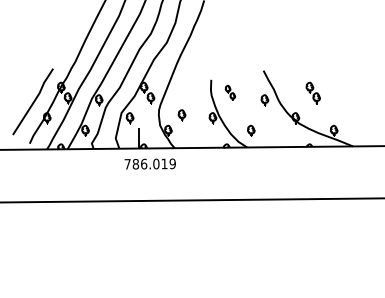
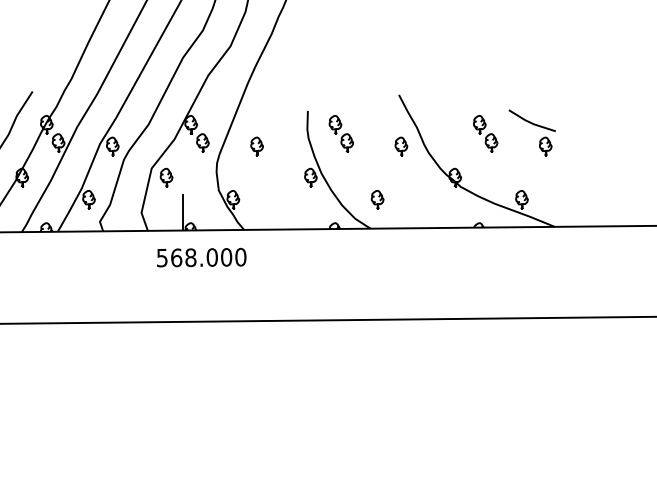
part: (230, 92) -> (341, 132), size x1.43
part: (339, 92) -> (531, 132), added
part: (181, 115) -> (256, 146), moved
text: (149, 163) -> (200, 256), 786.019 -> 568.000

